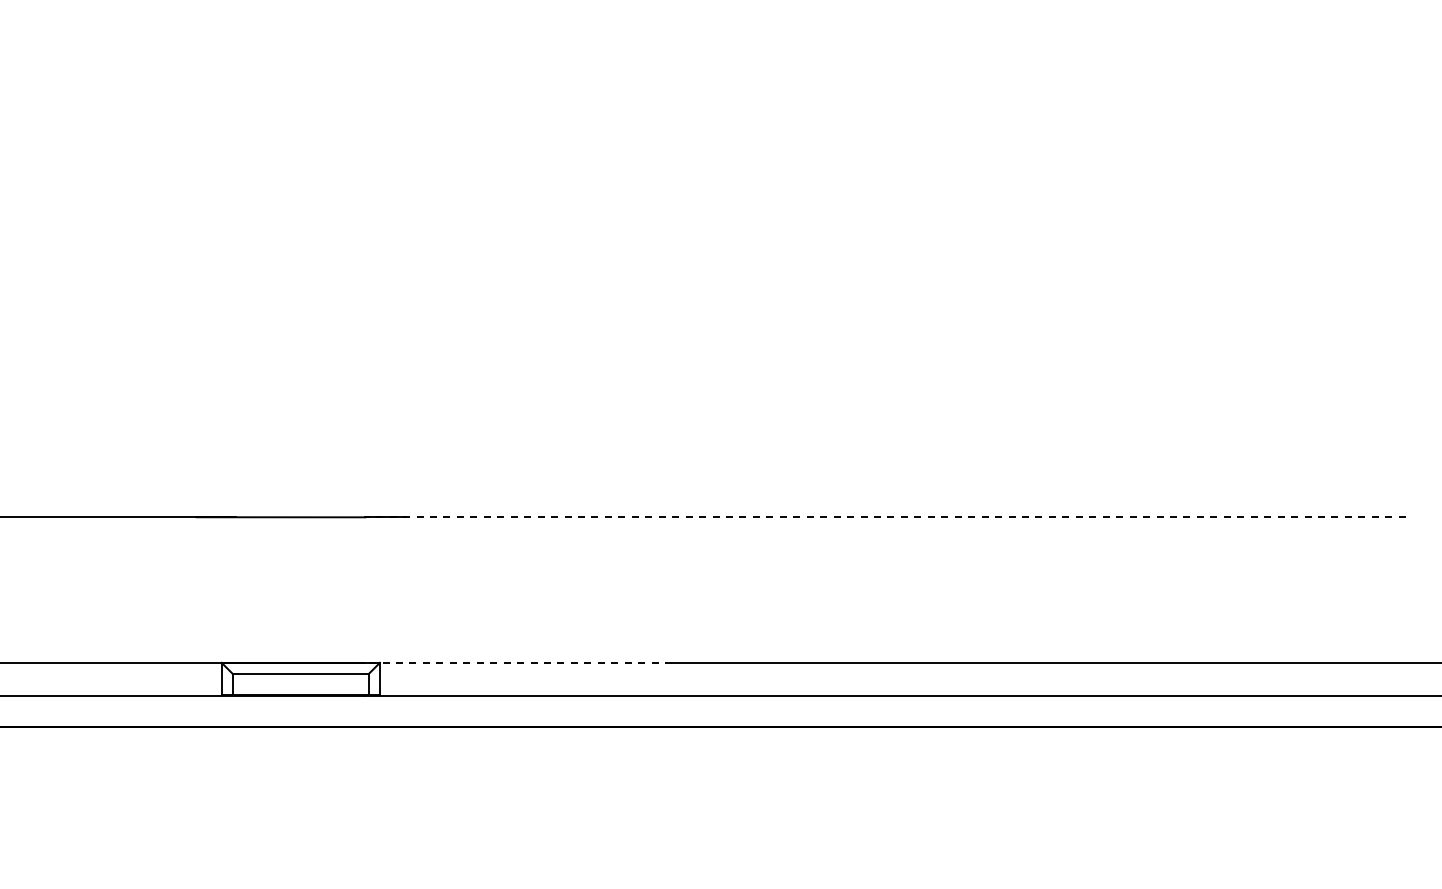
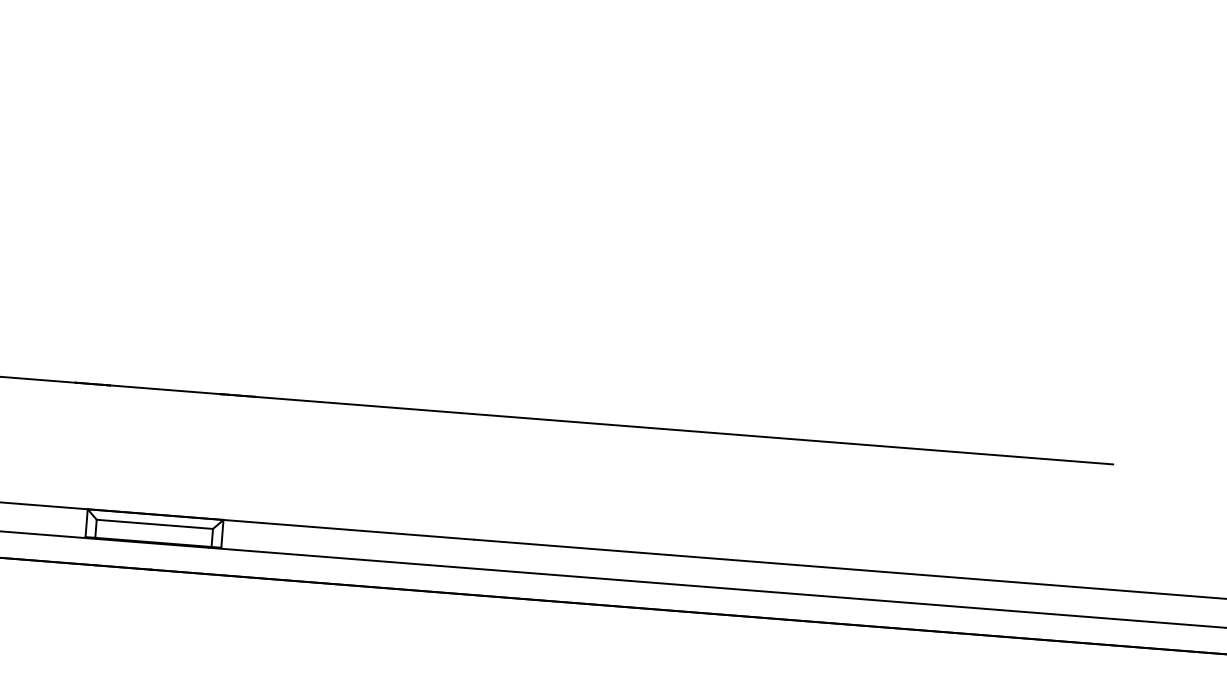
line: (885, 517) -> (666, 429), dashed -> solid
line: (518, 662) -> (342, 529), dashed -> solid

